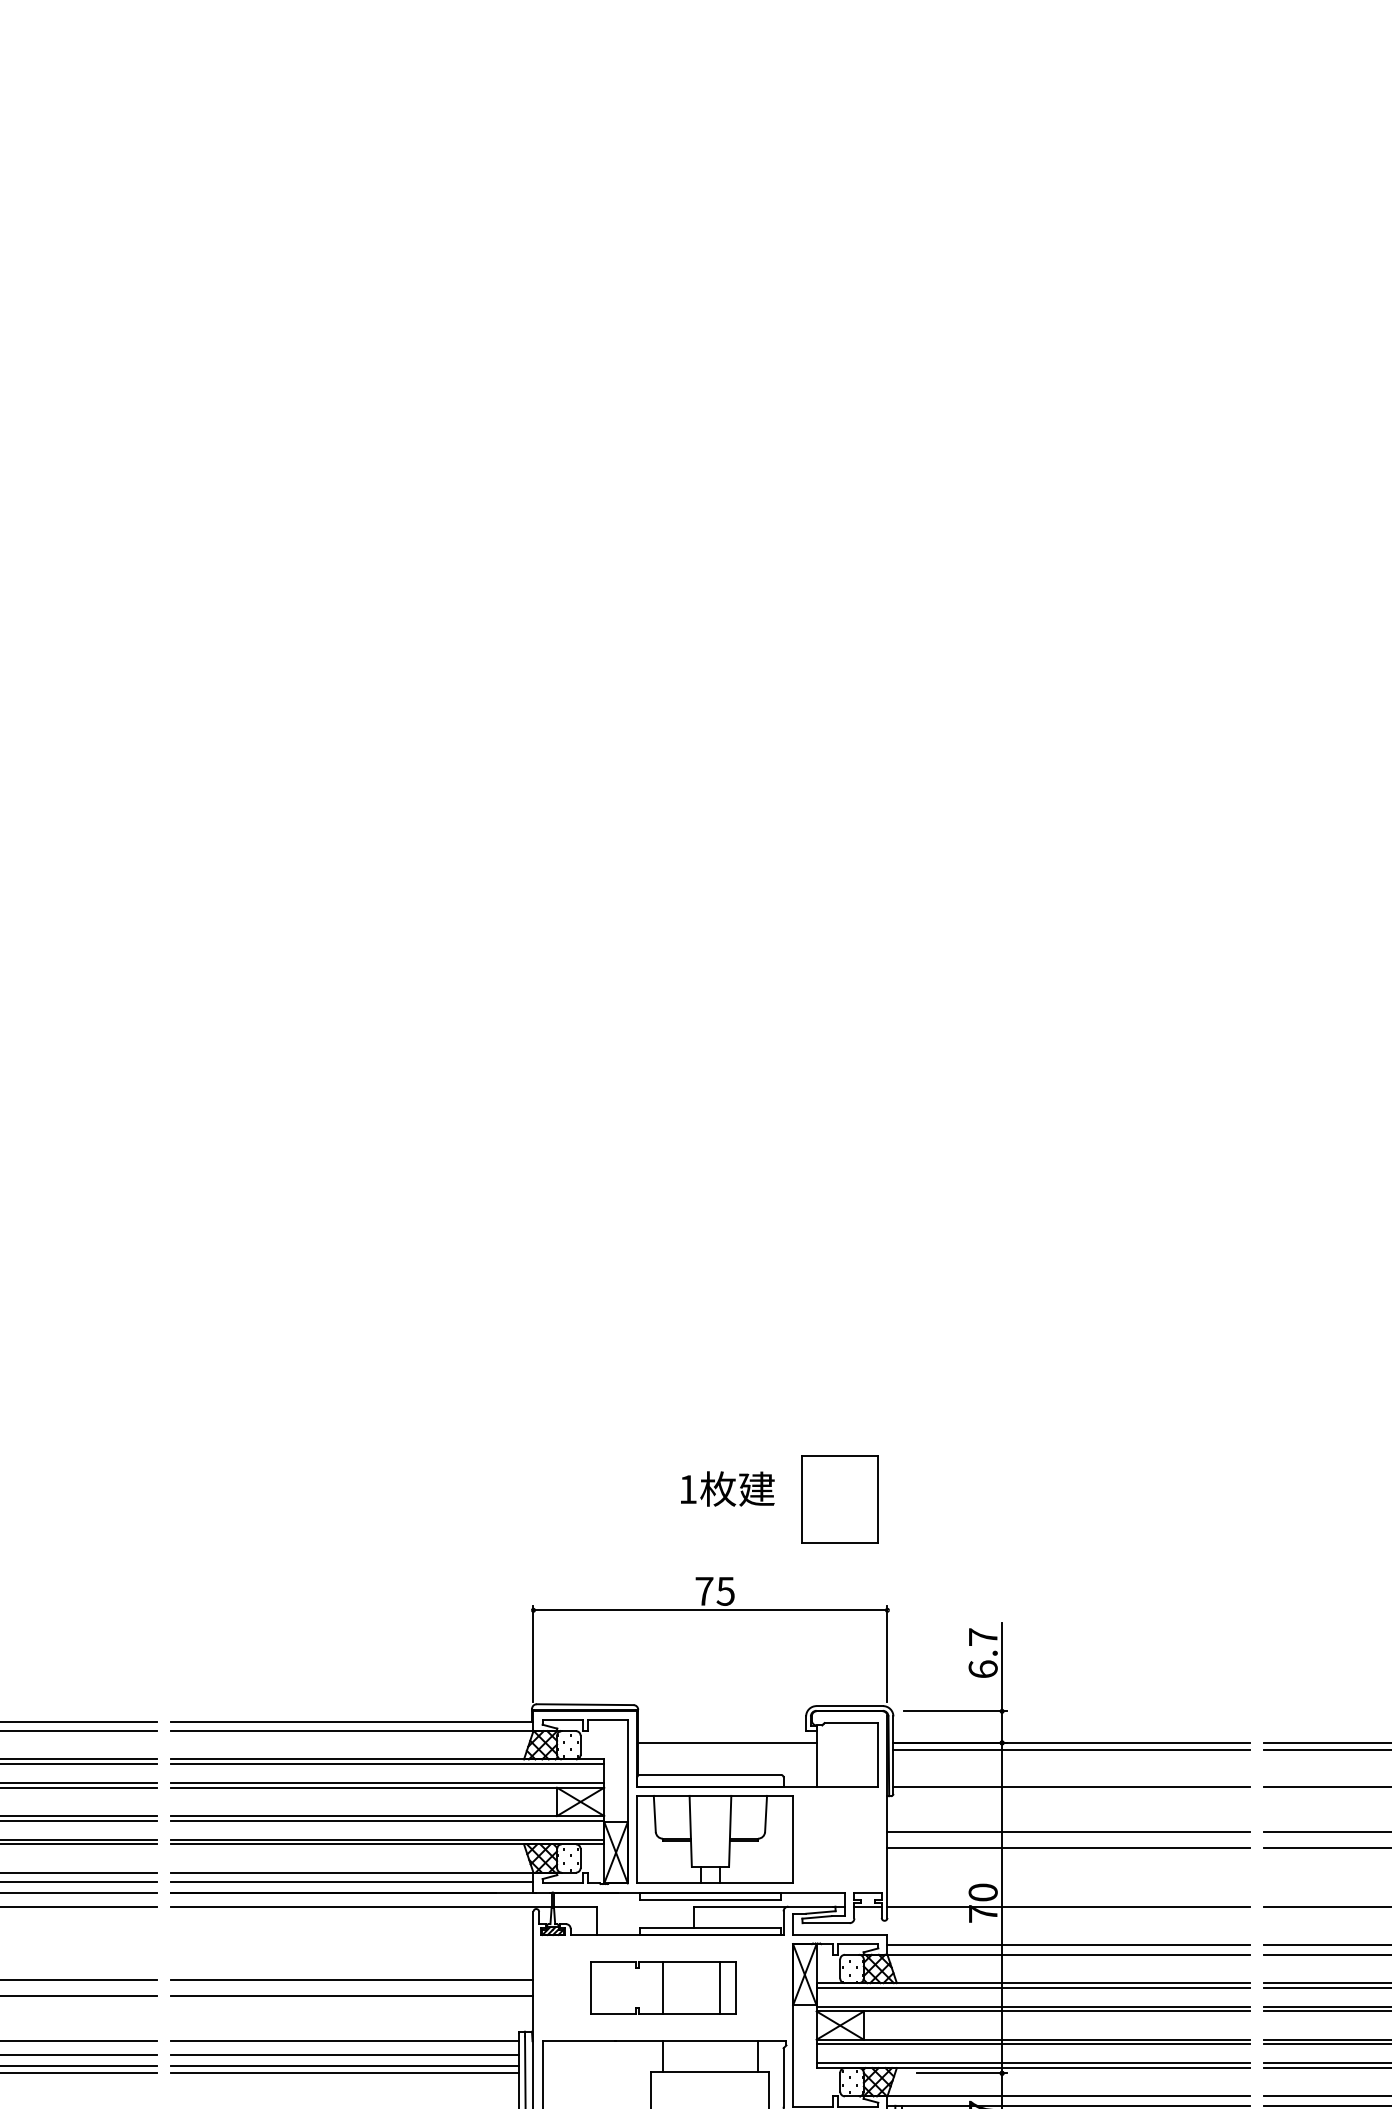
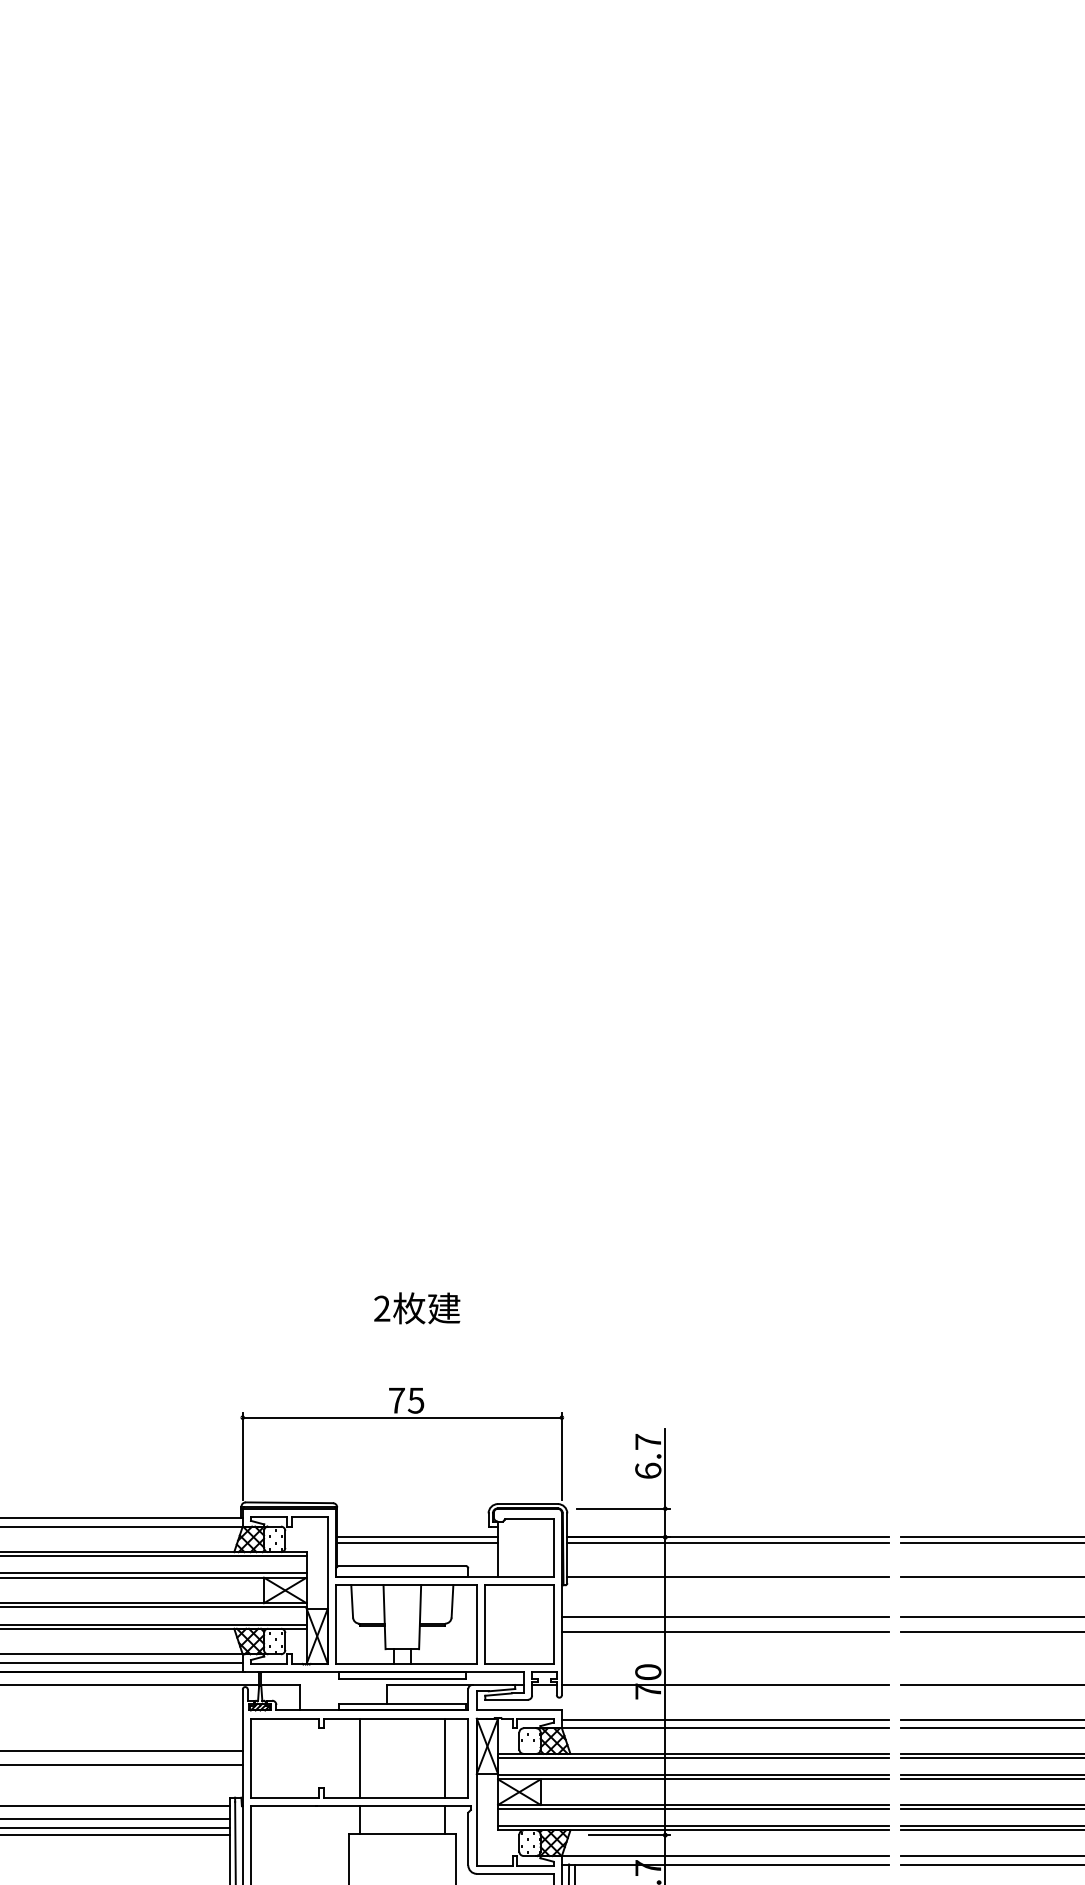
text: (687, 1489) -> (381, 1308), 1 -> 2
part: (839, 1499) -> (518, 1624), moved
line: (727, 1749) -> (417, 1543), added
part: (663, 1987) -> (360, 1757), size x1.67

